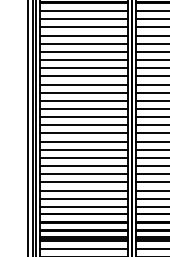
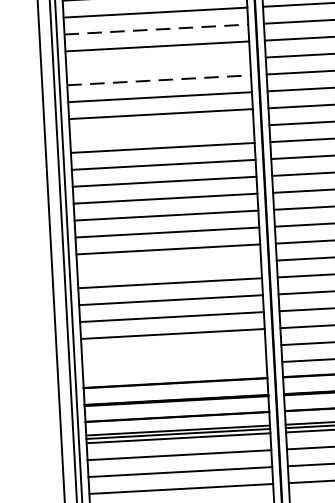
line: (84, 43) -> (157, 28), solid -> dashed
line: (83, 60) -> (157, 64), removed
line: (84, 68) -> (160, 80), solid -> dashed
line: (83, 92) -> (160, 130), removed
line: (83, 157) -> (168, 265), removed
line: (83, 198) -> (172, 350), removed
line: (83, 206) -> (173, 367), removed

